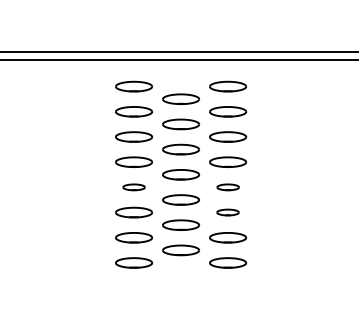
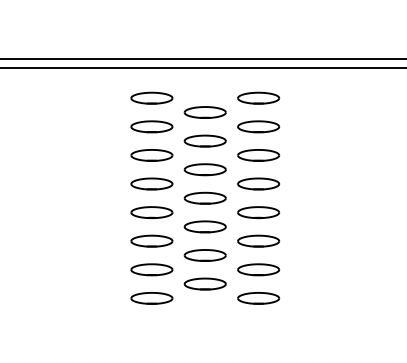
part: (133, 187) -> (151, 212), size x1.67
part: (227, 187) -> (258, 212), size x1.67
part: (227, 211) -> (258, 240), size x1.67

